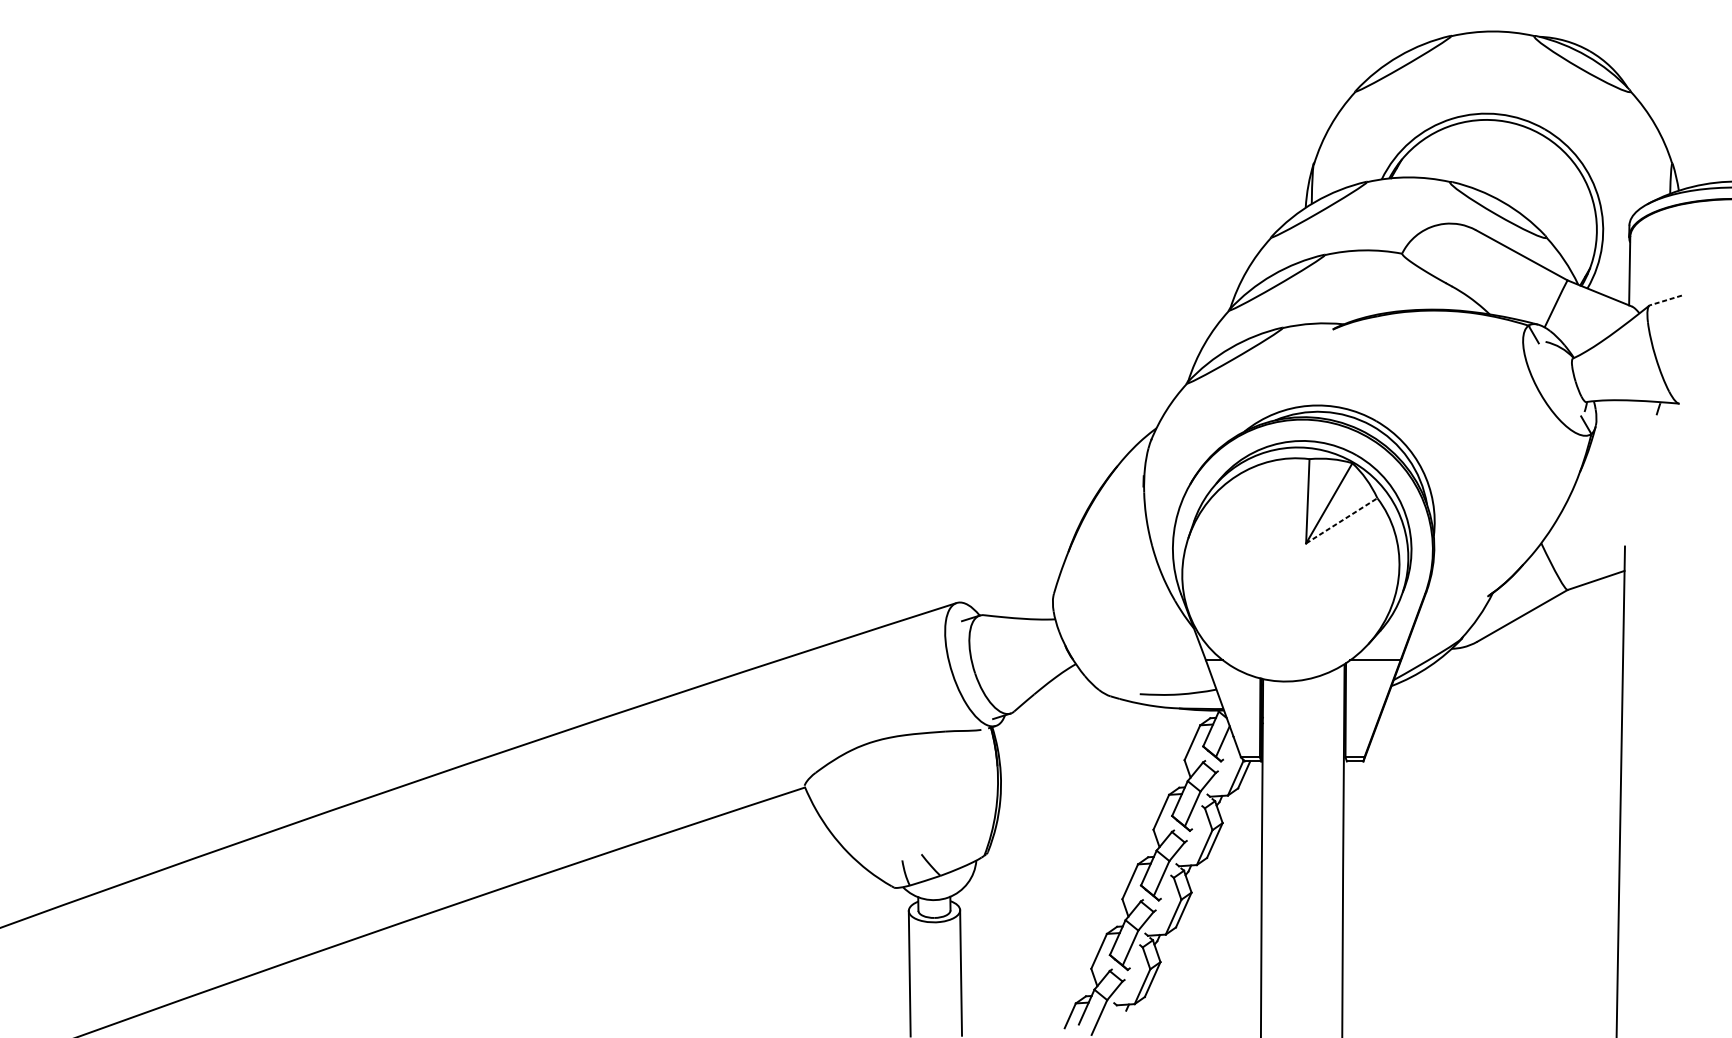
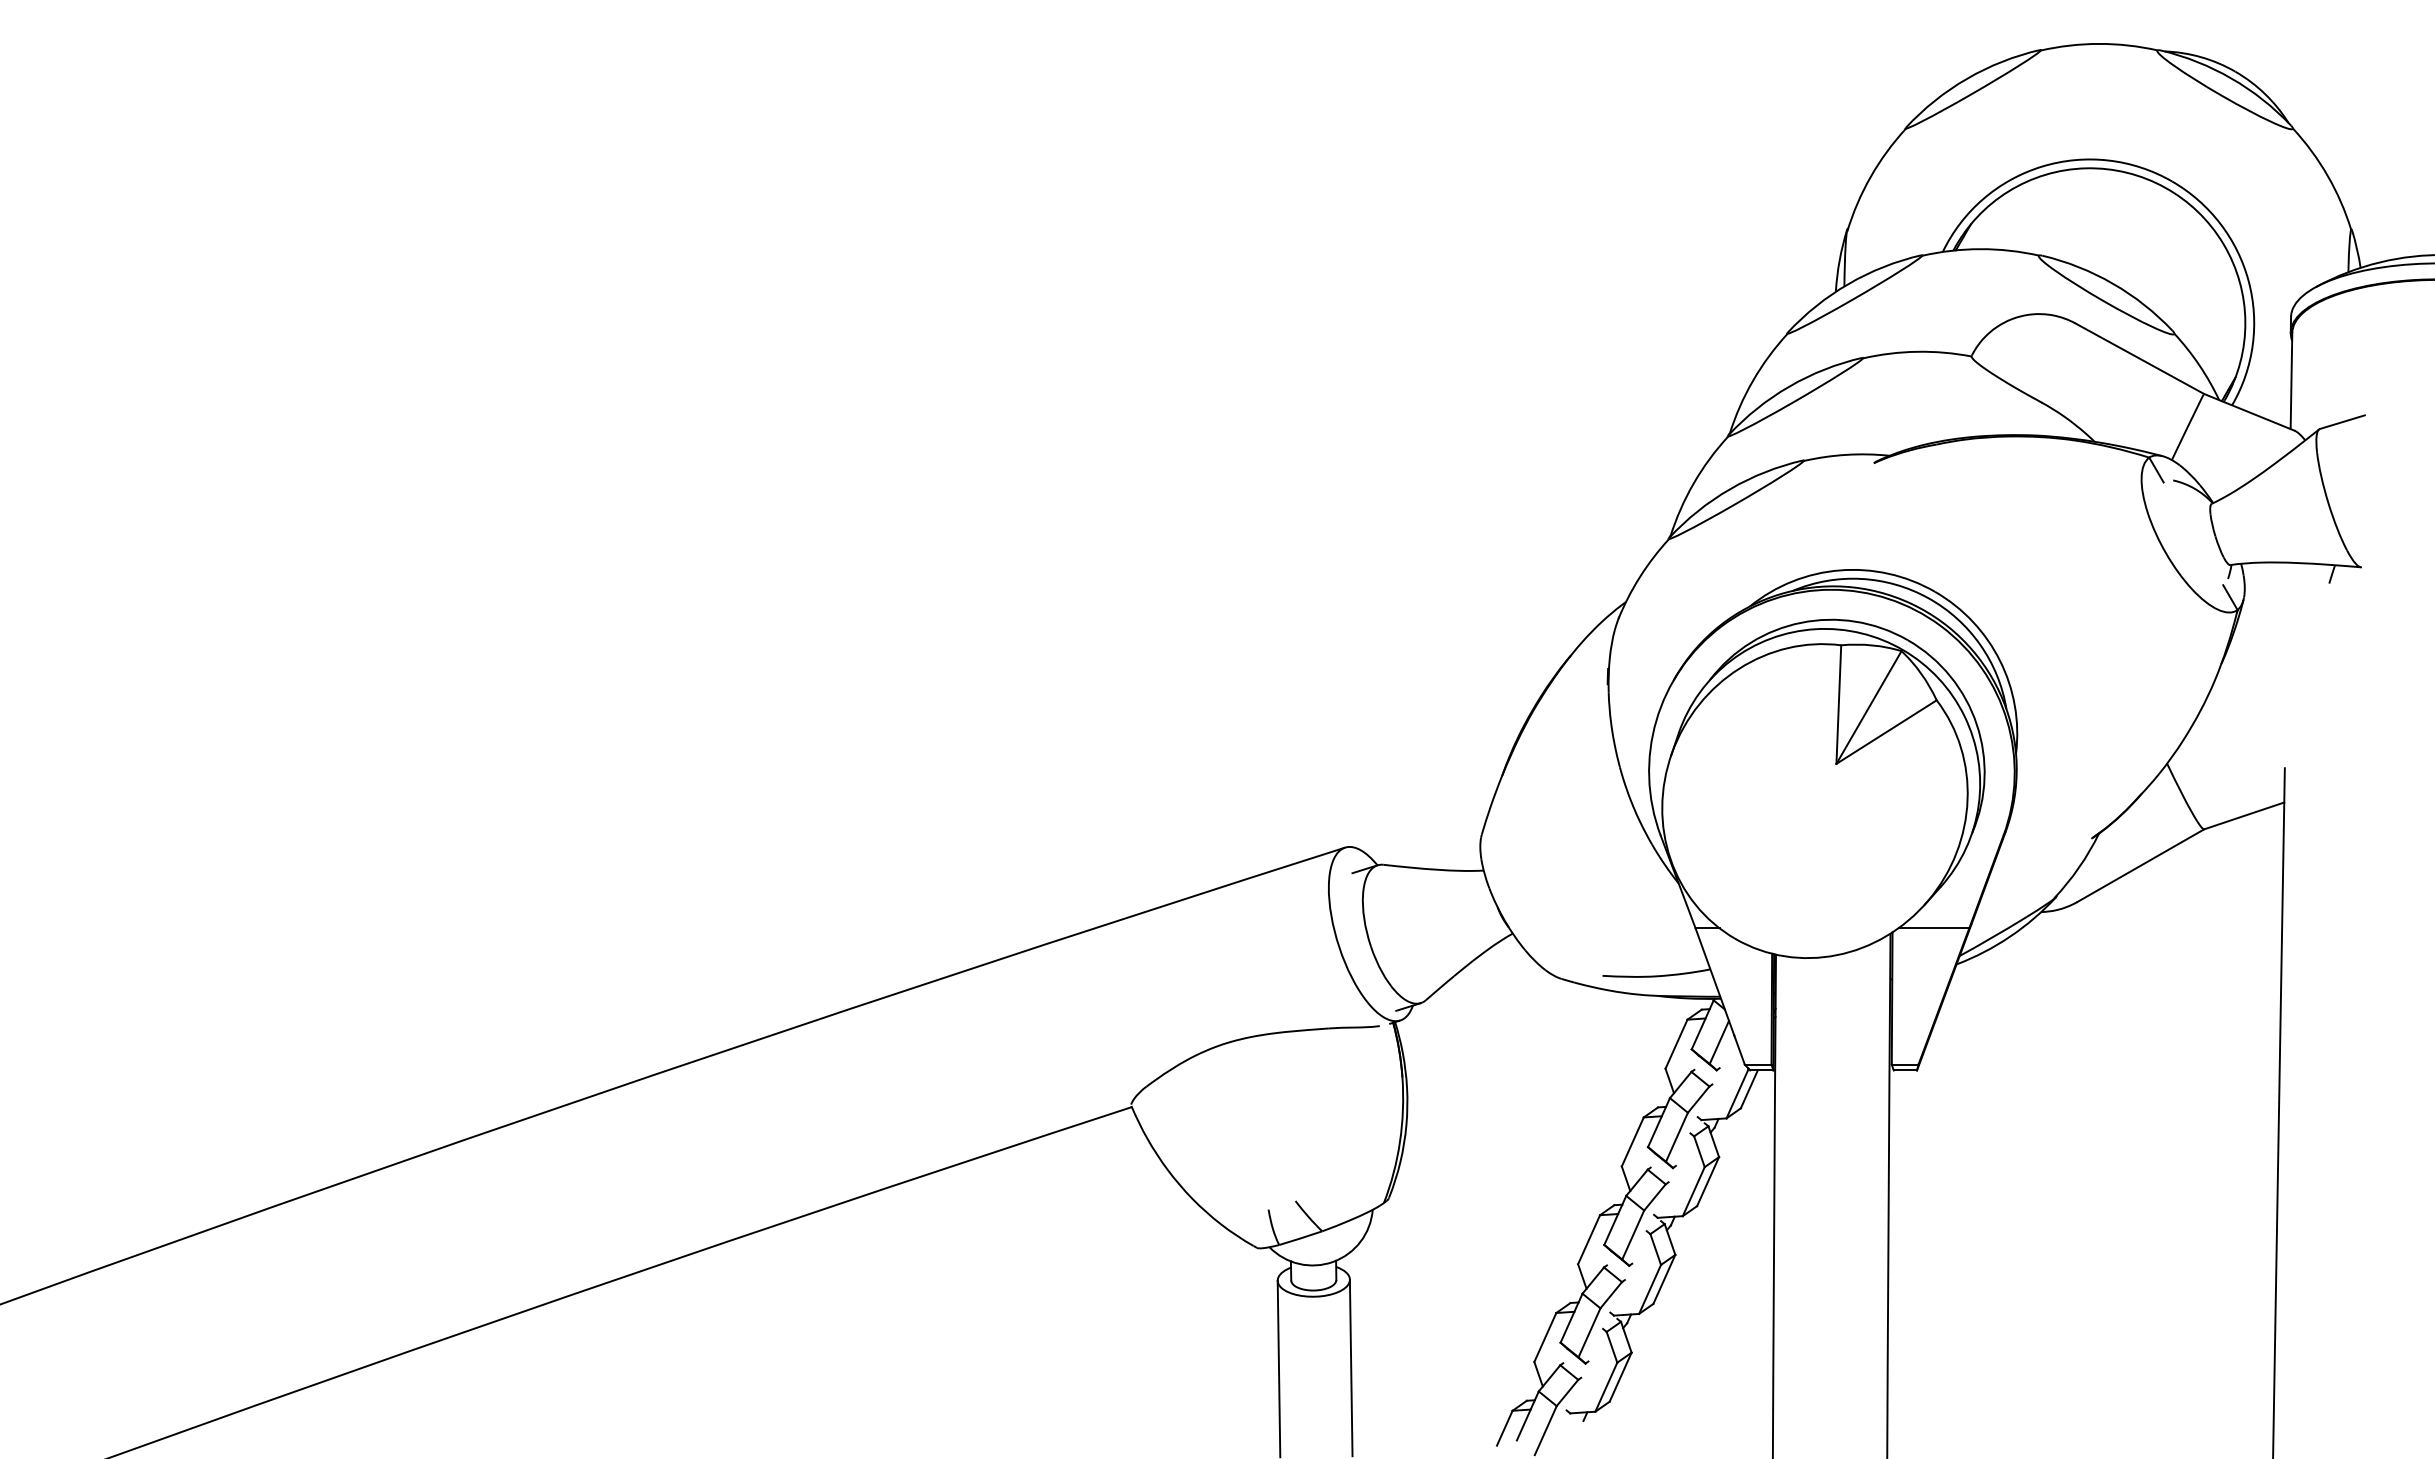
line: (1665, 300) -> (2341, 422), dashed -> solid
line: (1342, 520) -> (1887, 731), dashed -> solid

